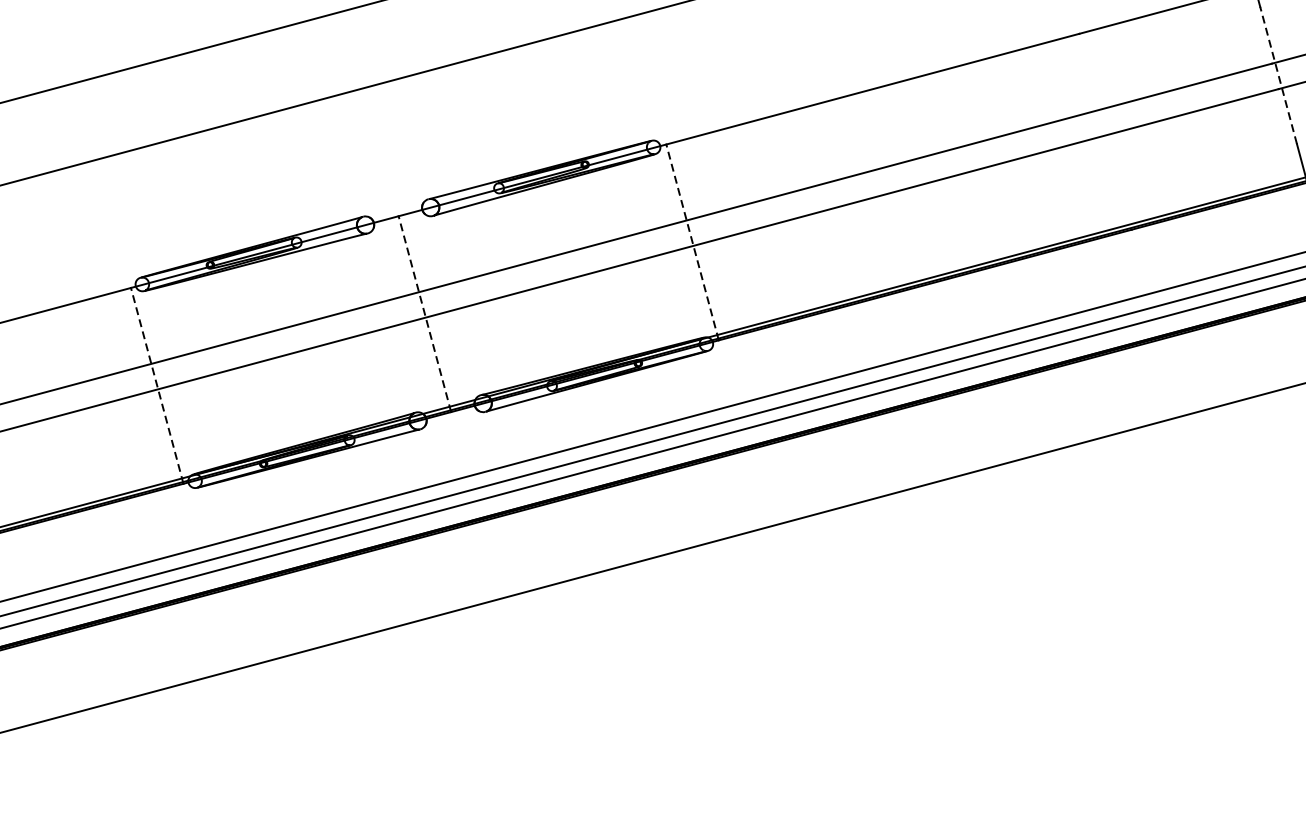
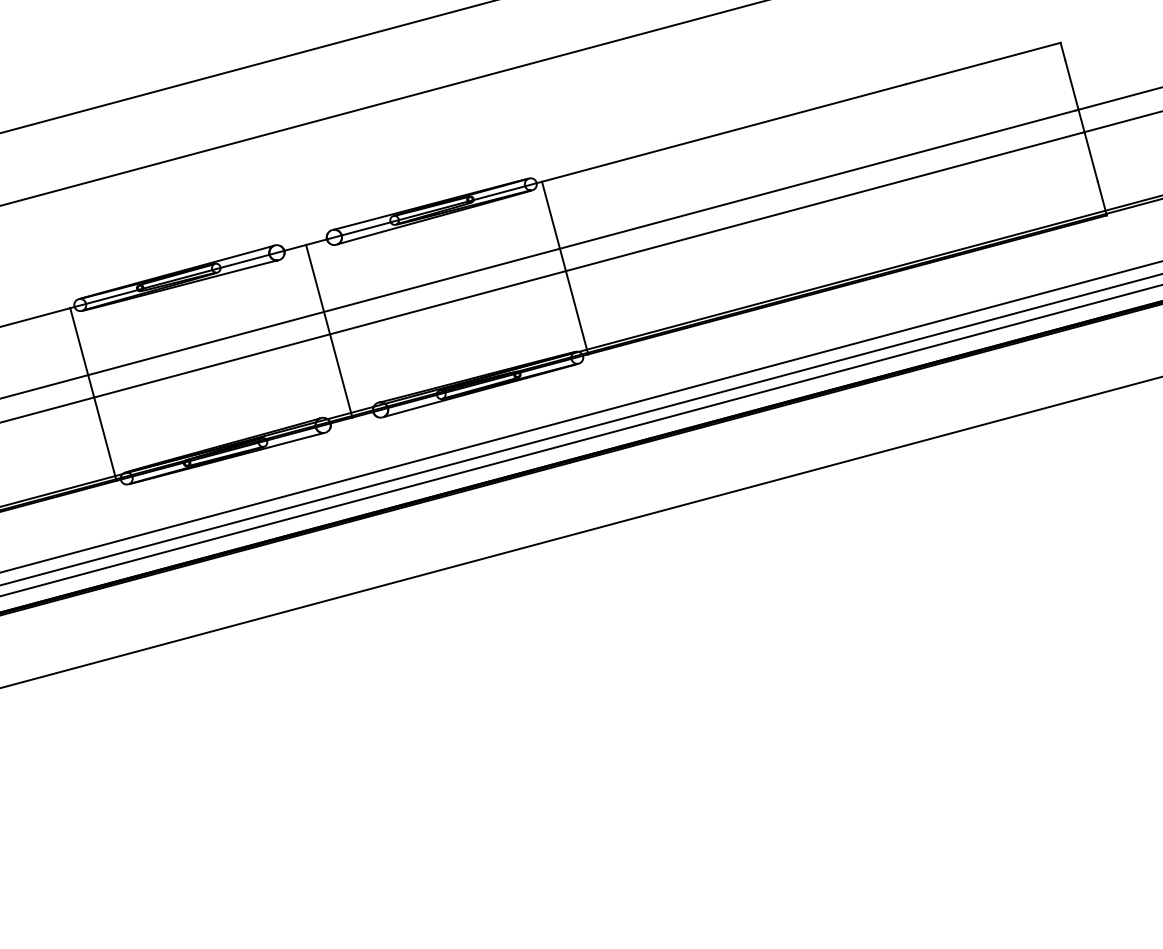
line: (1278, 74) -> (1081, 120), dashed -> solid
line: (692, 241) -> (565, 267), dashed -> solid
line: (425, 313) -> (329, 330), dashed -> solid
line: (157, 385) -> (93, 394), dashed -> solid

